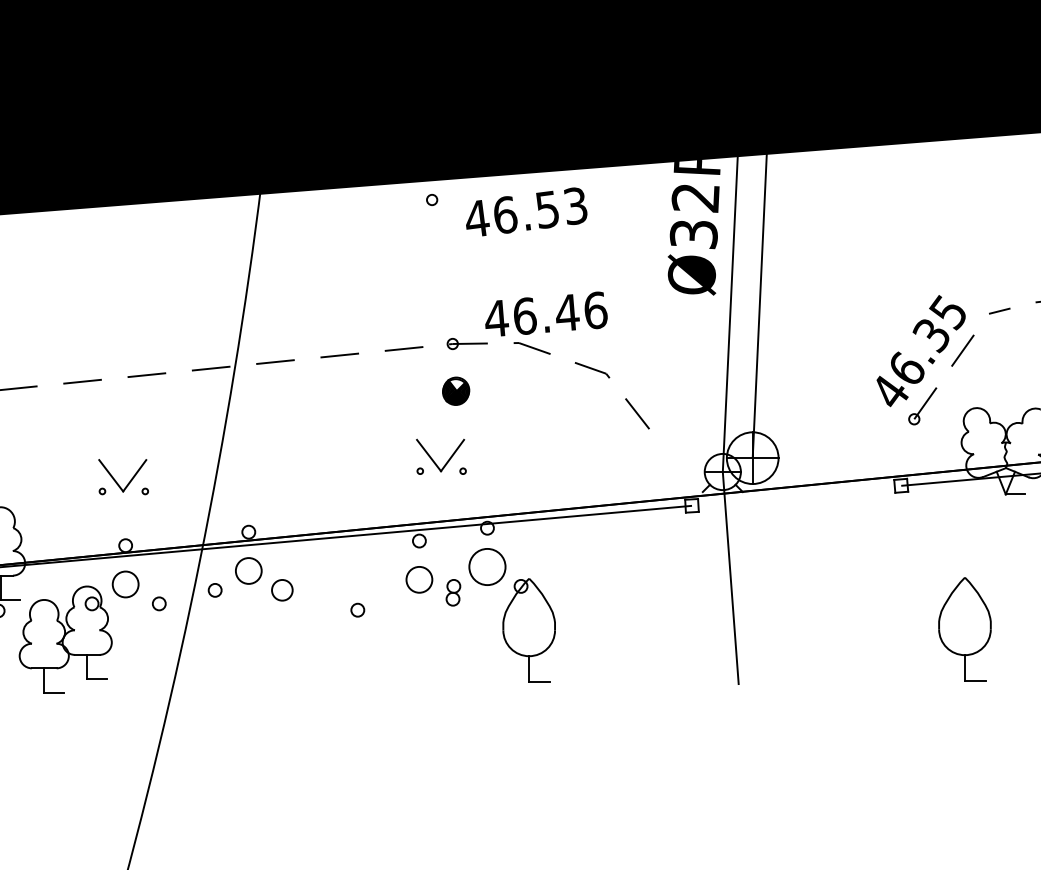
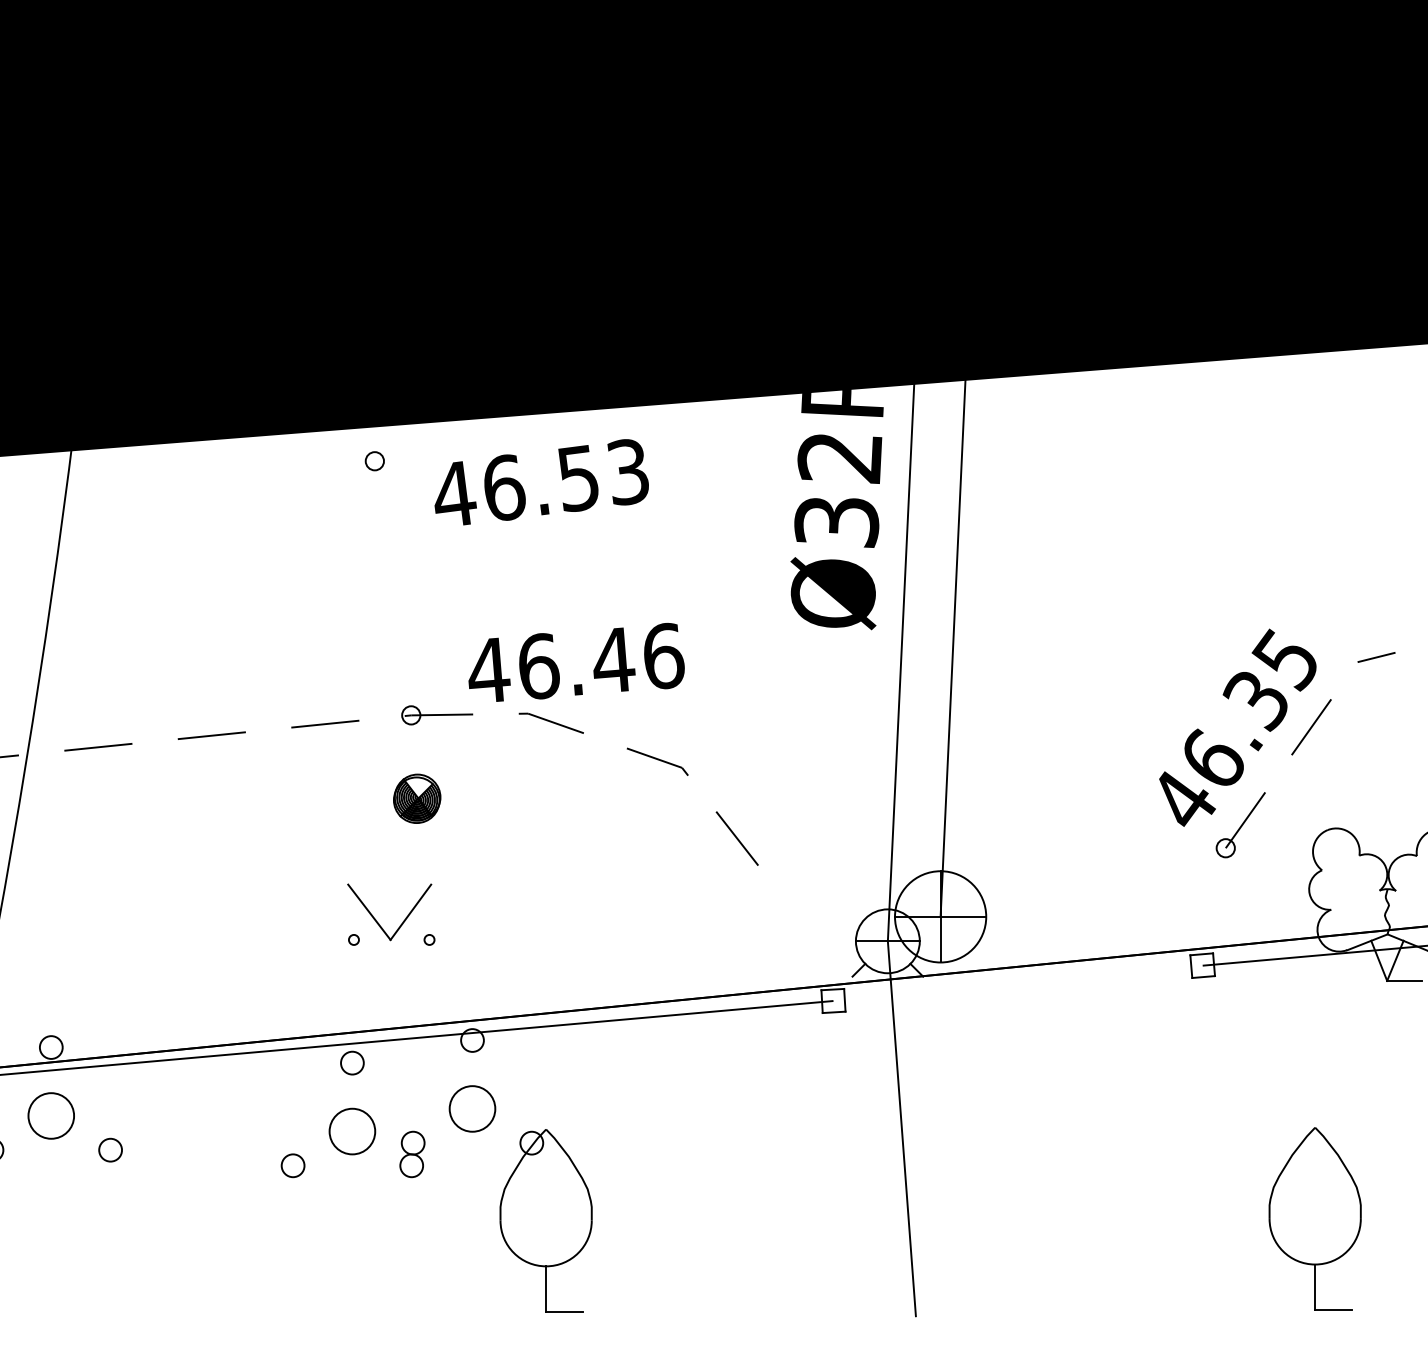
circle: (487, 566) -> (472, 1108), size x0.71
circle: (282, 590) -> (110, 1150), size x0.62
circle: (357, 609) -> (292, 1164), moved

